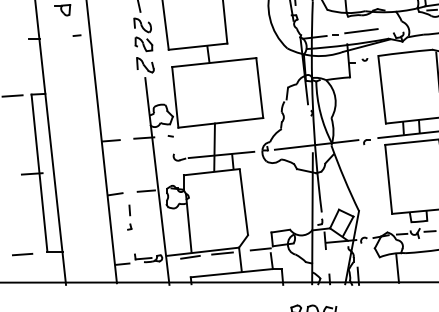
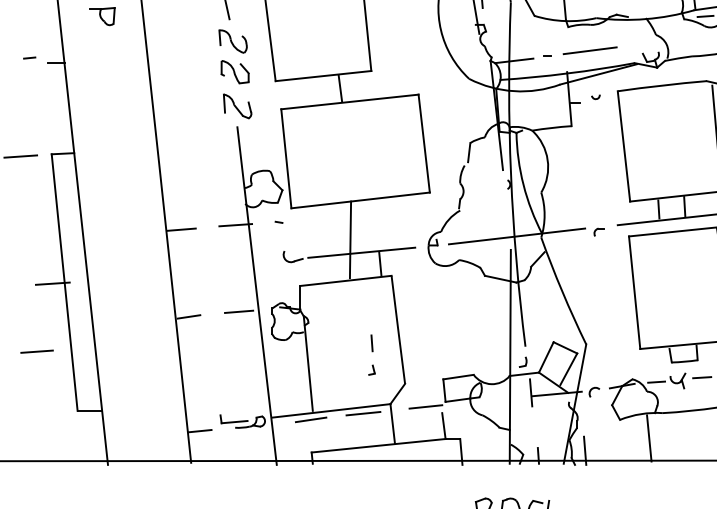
line: (76, 35) -> (28, 57), moved
part: (129, 217) -> (371, 354), moved
line: (22, 254) -> (36, 351), moved

